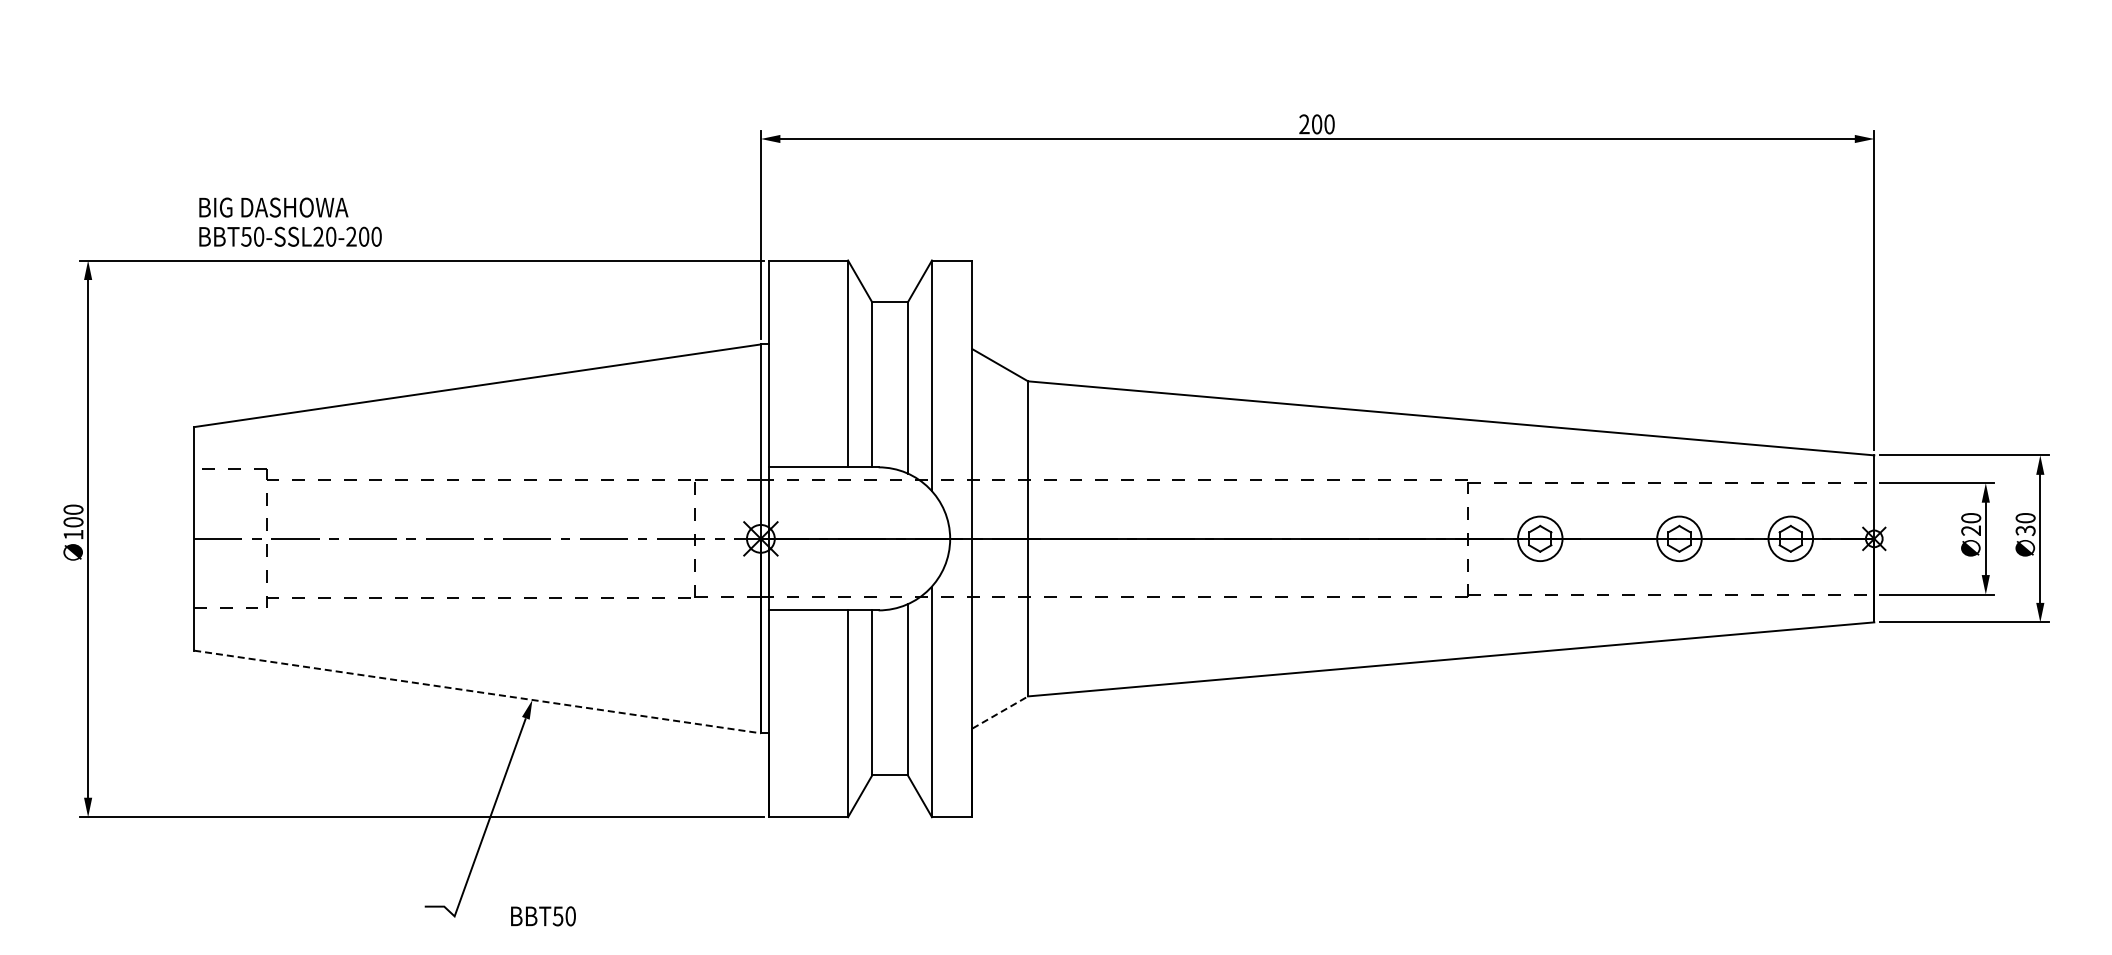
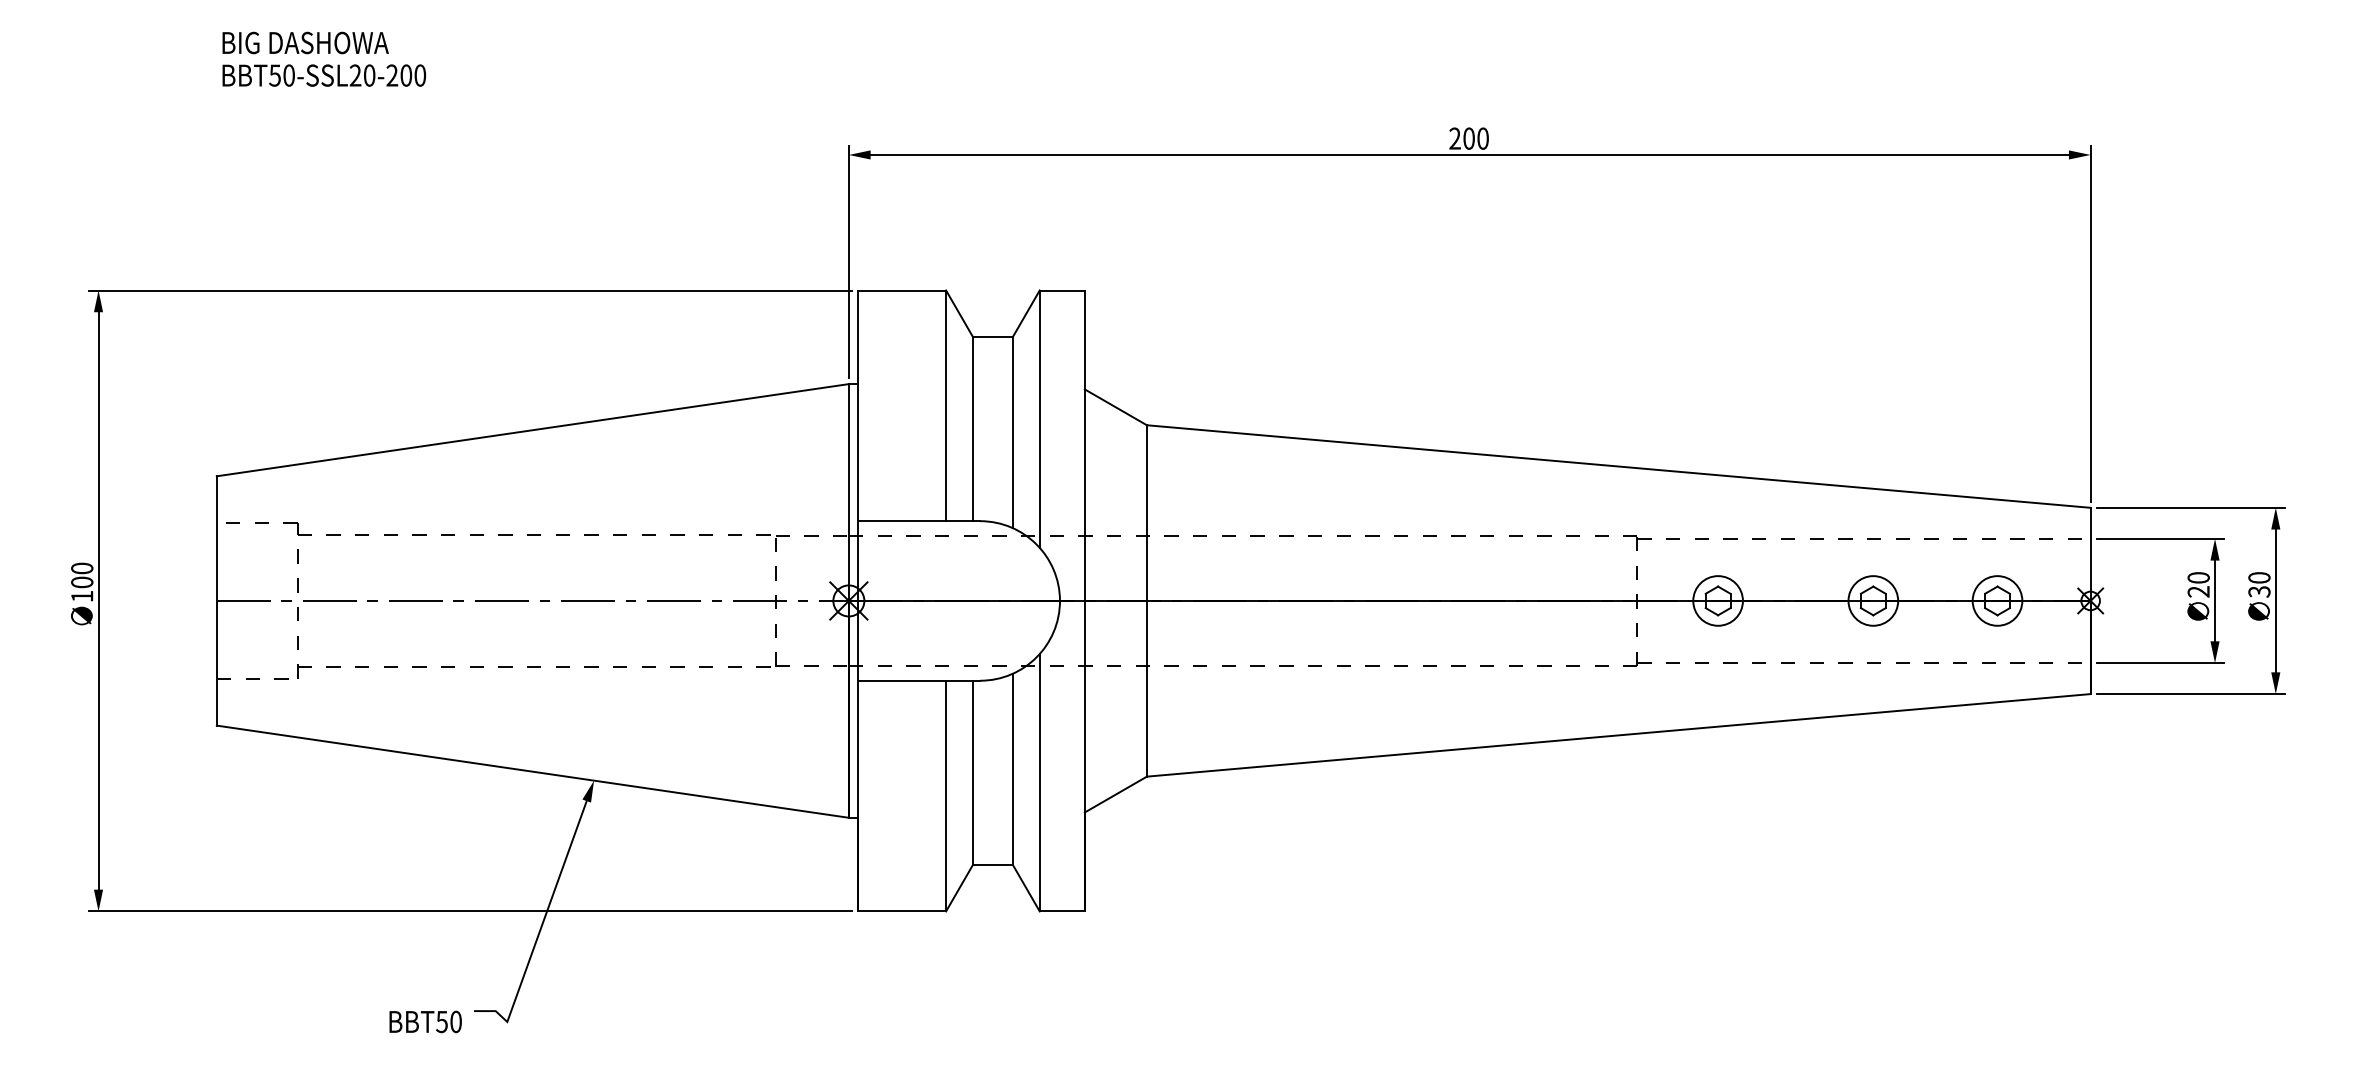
text: (290, 221) -> (324, 58), moved
line: (478, 692) -> (533, 772), dashed -> solid
line: (1000, 712) -> (1116, 794), dashed -> solid
text: (543, 916) -> (425, 1022), moved

